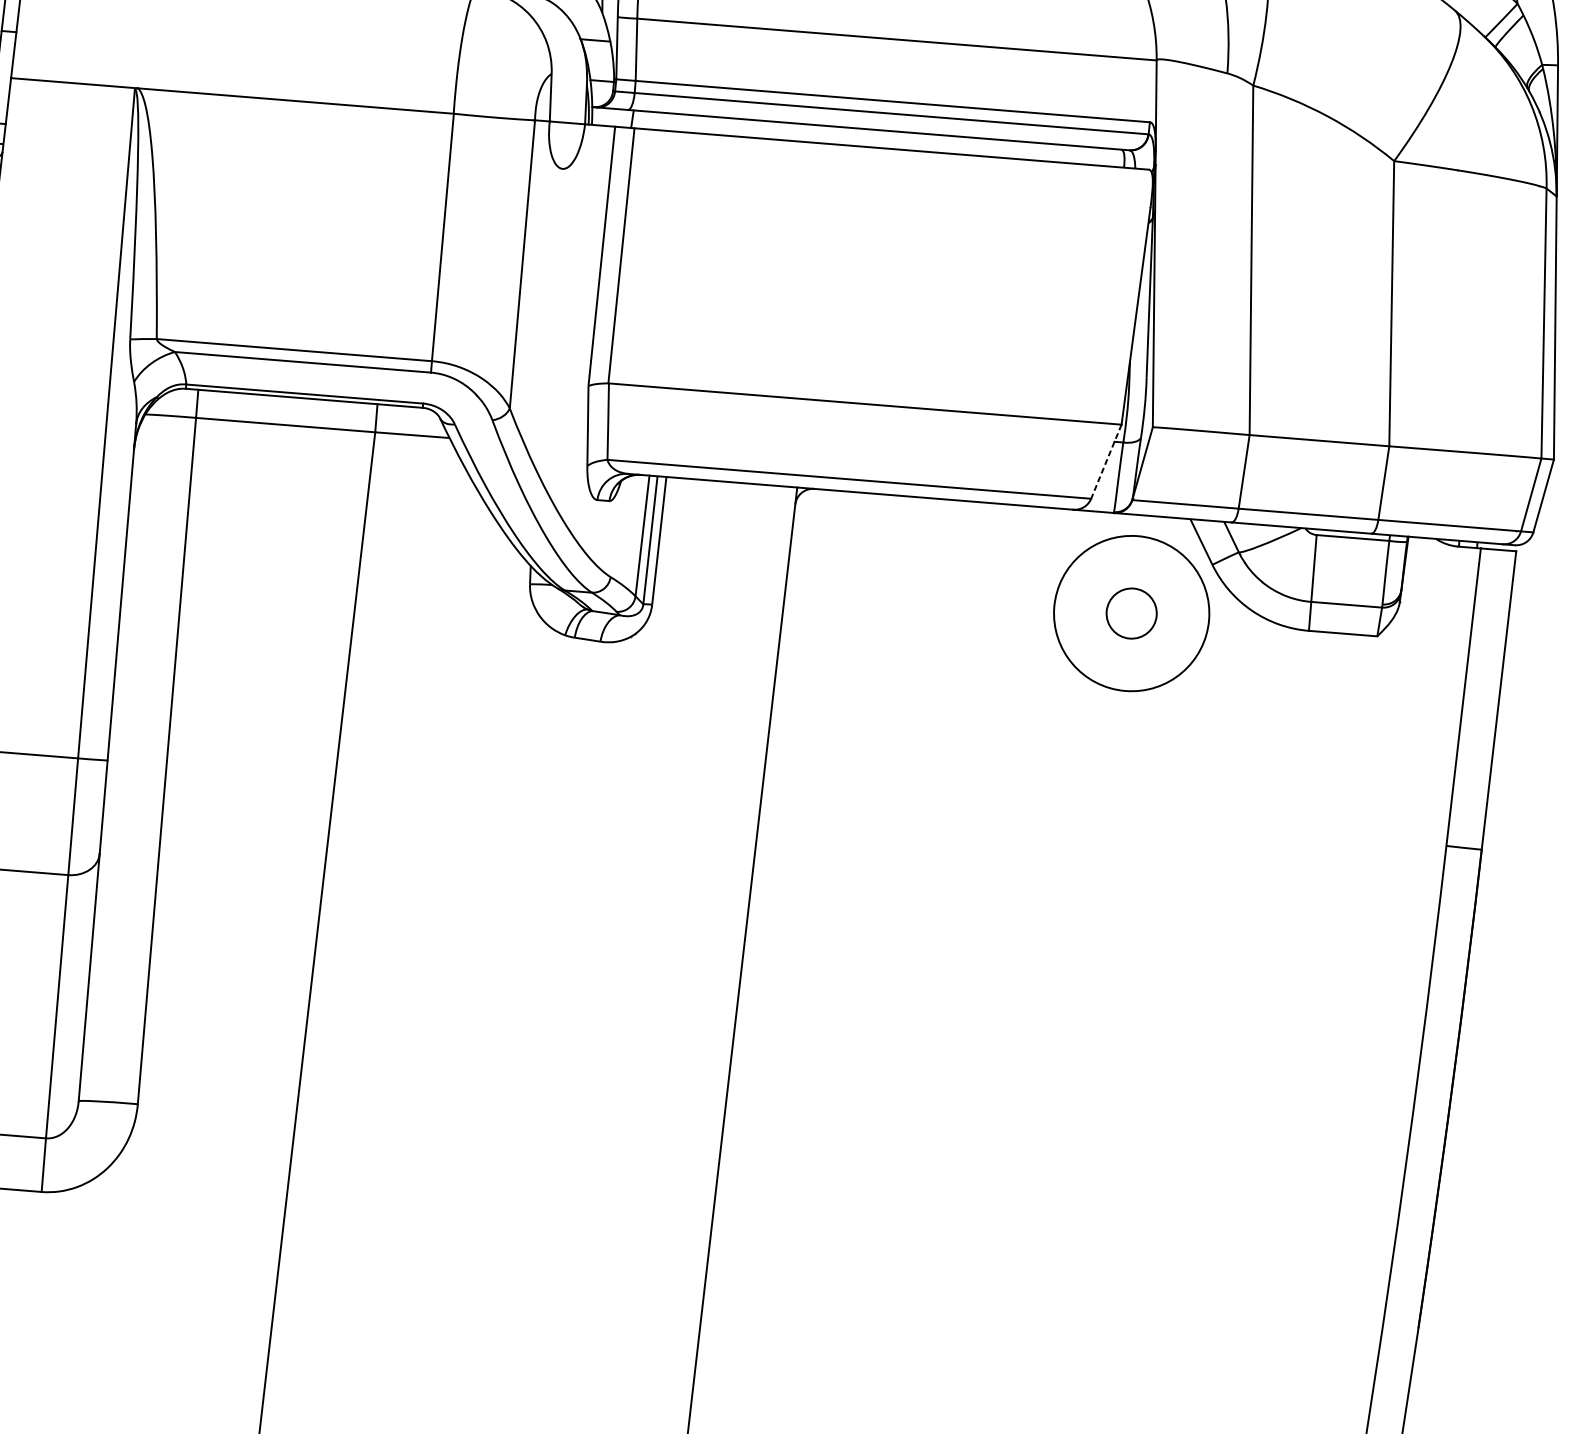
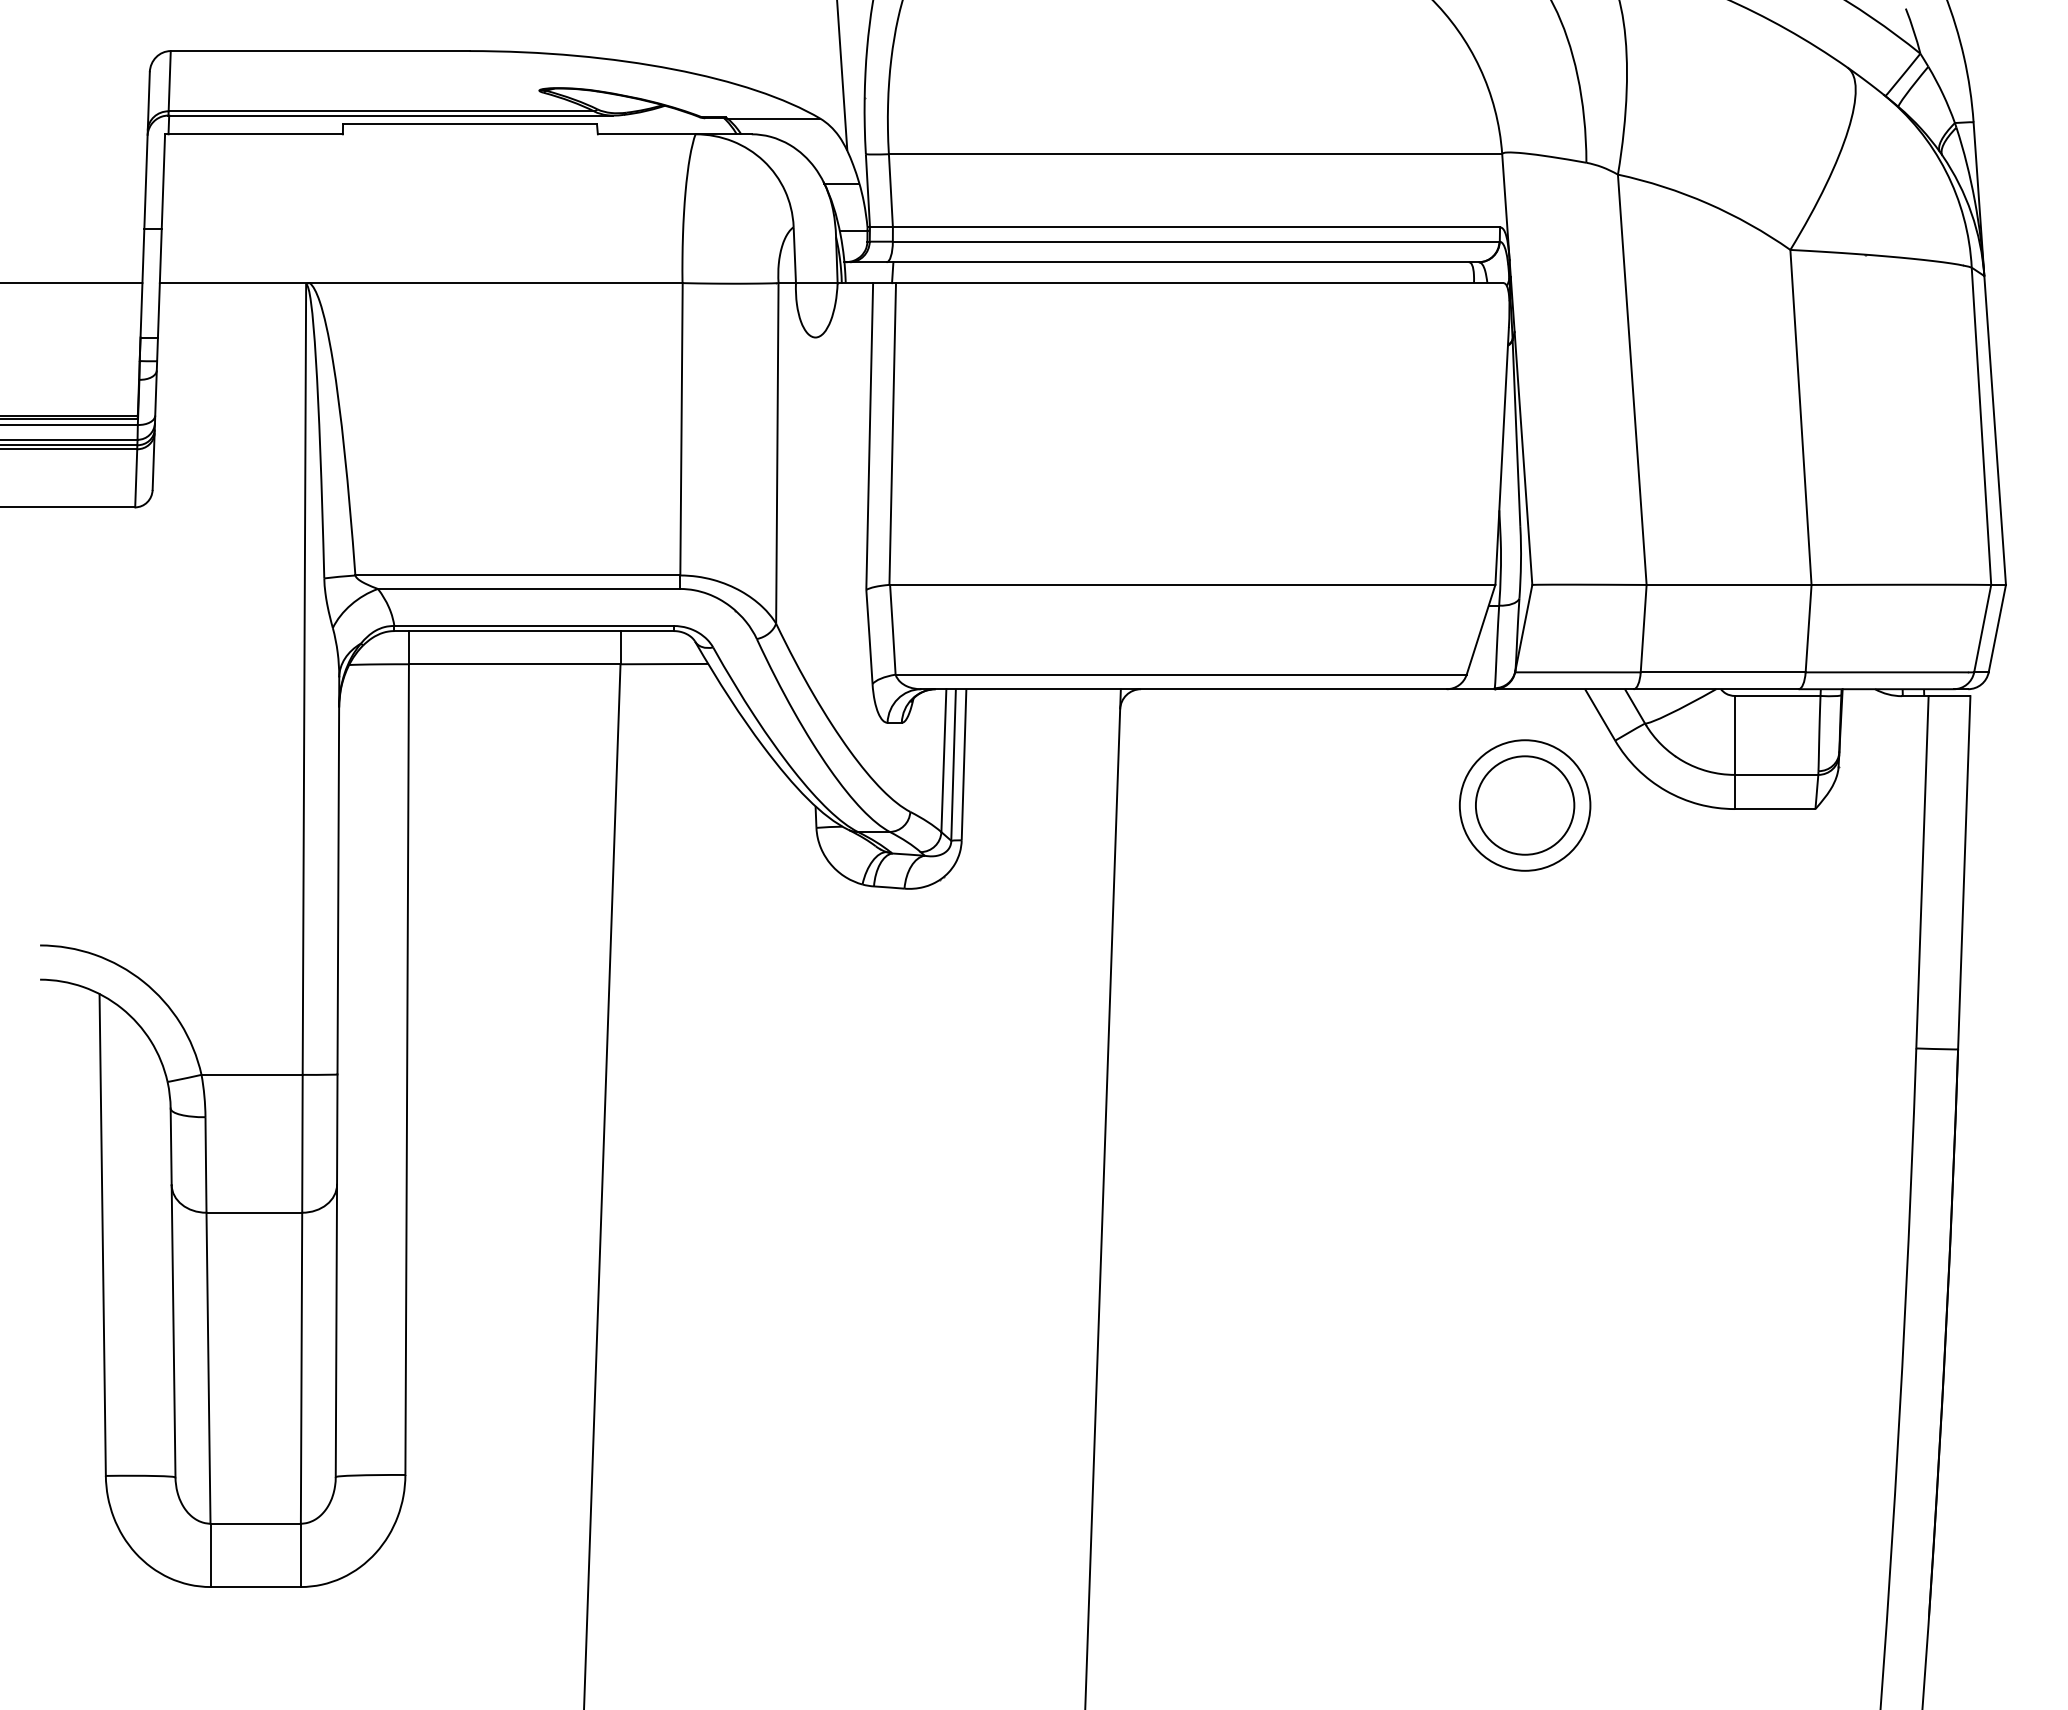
line: (1105, 462) -> (1480, 630), dashed -> solid
circle: (1131, 613) -> (1524, 805), size x0.71
circle: (1131, 613) -> (1524, 805), size x1.67

